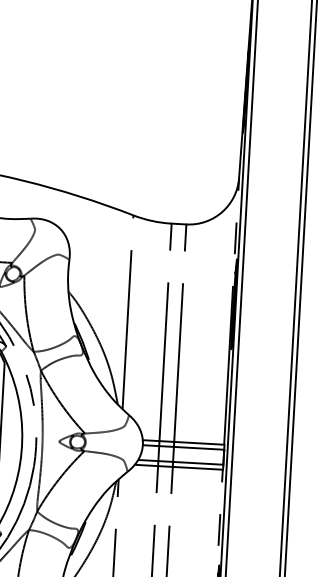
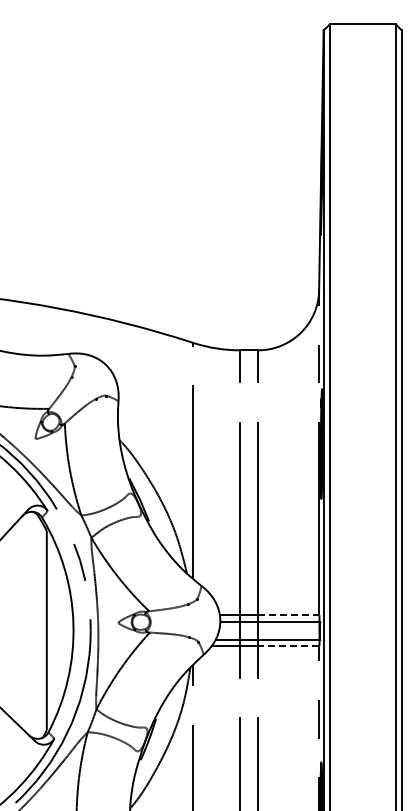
line: (199, 443) -> (288, 615), solid -> dashed
line: (197, 468) -> (288, 645), solid -> dashed

